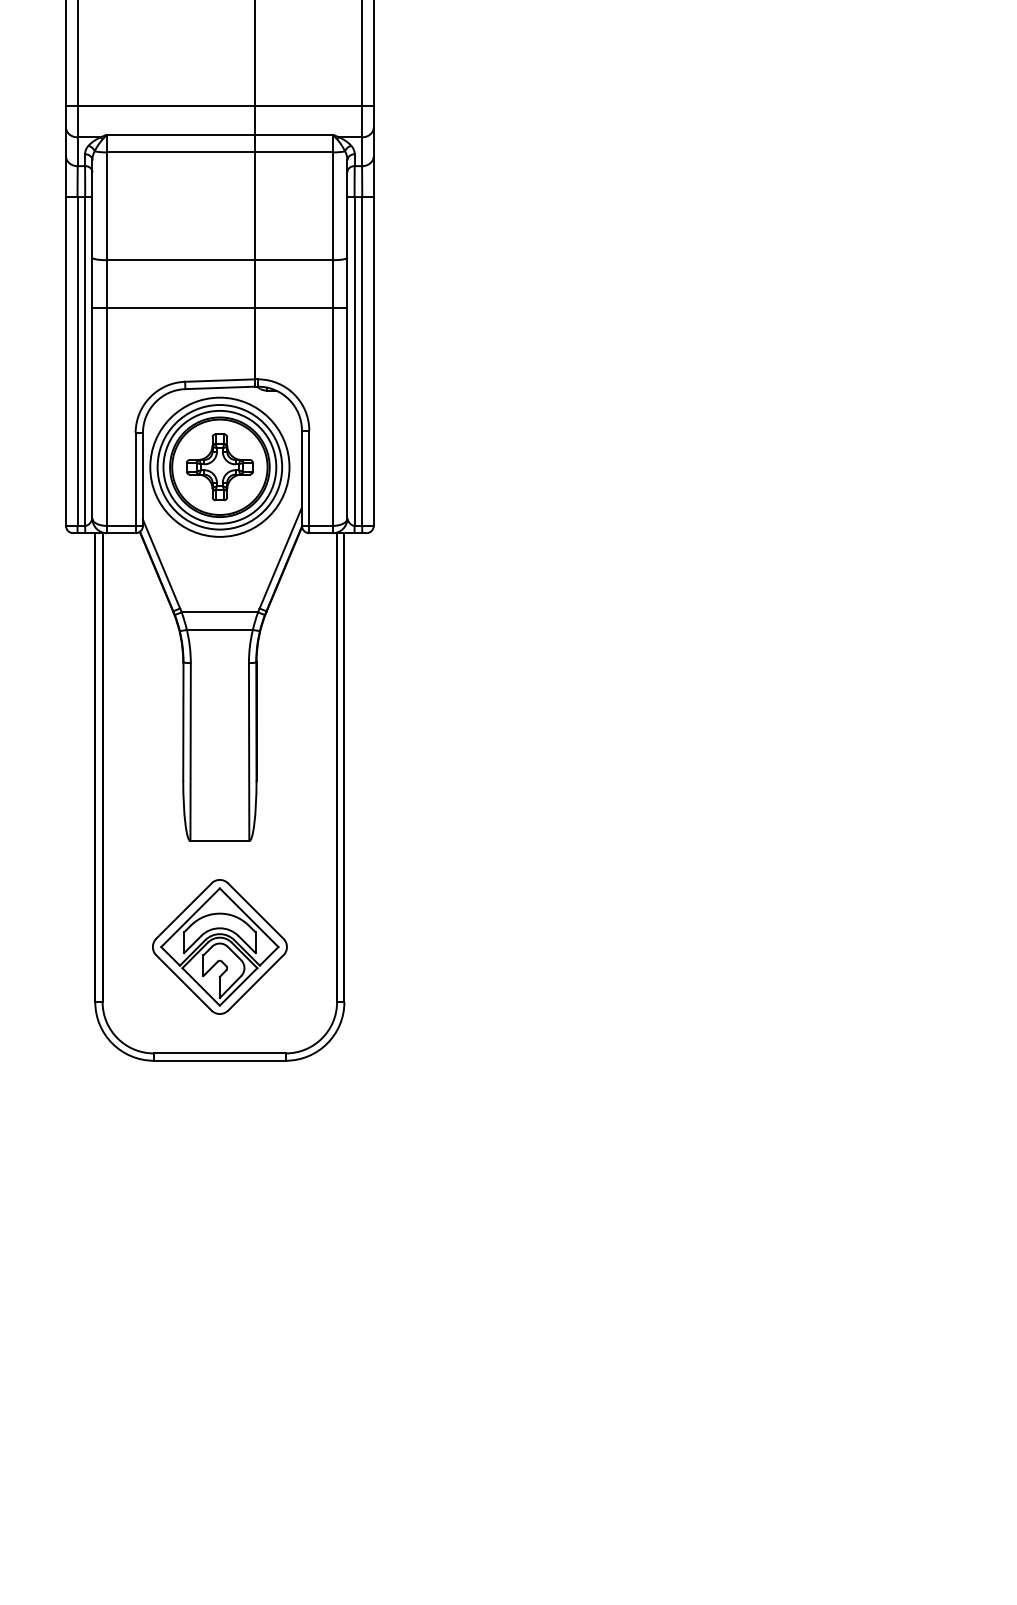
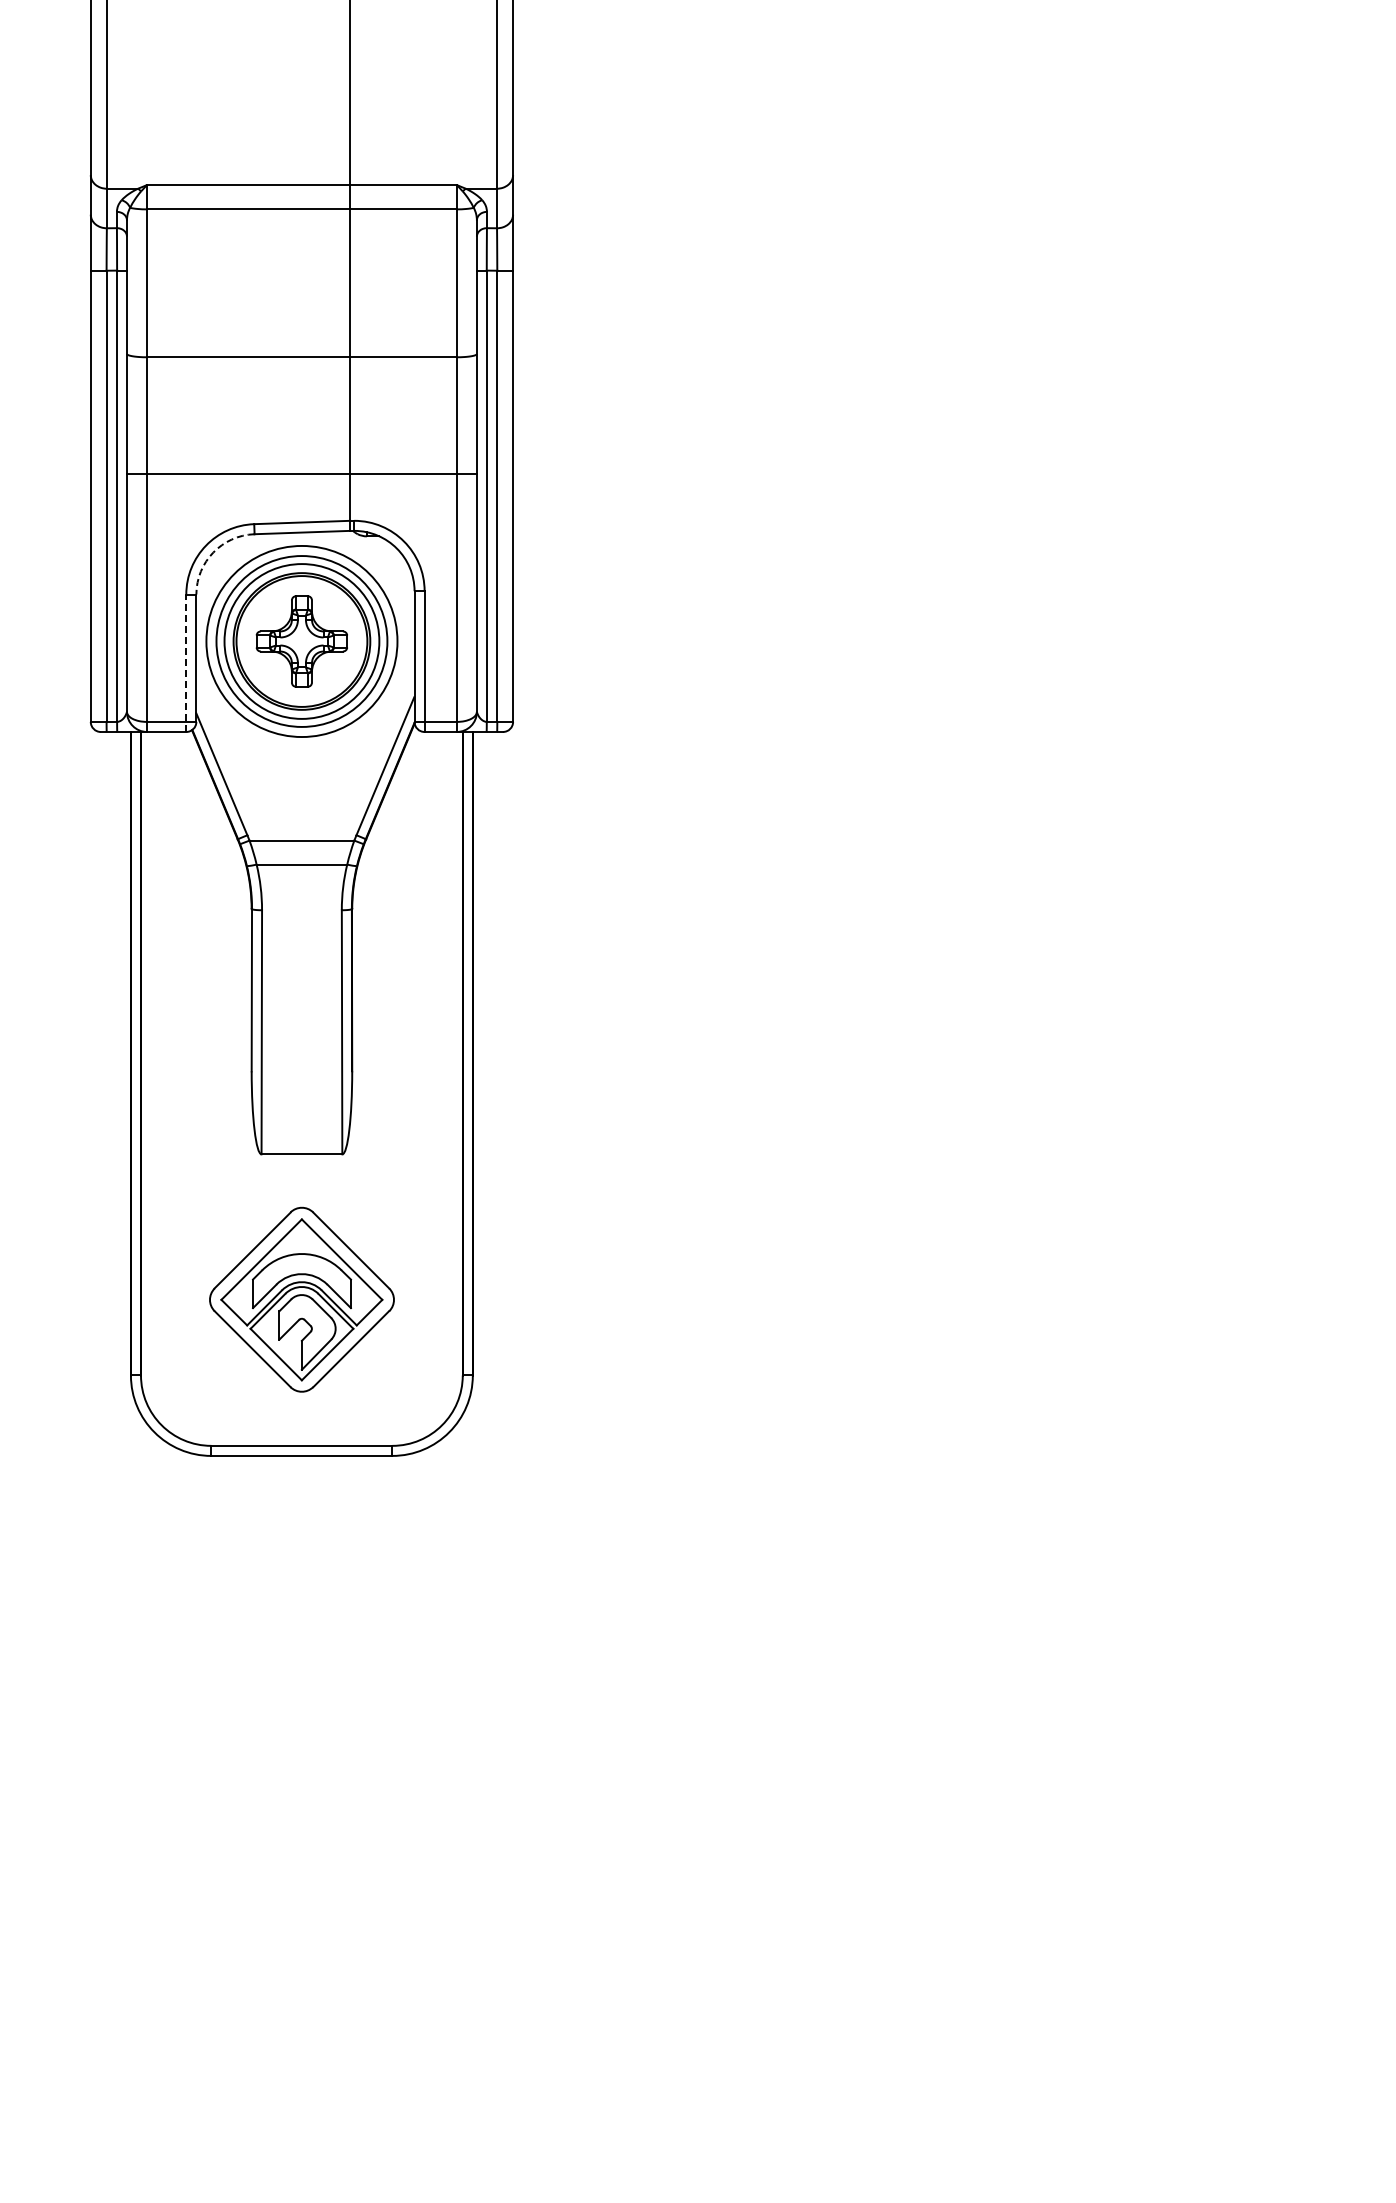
line: (219, 106) -> (301, 146), removed
line: (219, 308) -> (301, 474), moved
arc: (155, 402) -> (213, 552), solid -> dashed
line: (135, 483) -> (186, 663), solid -> dashed

